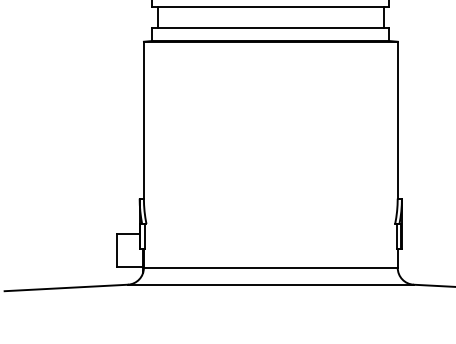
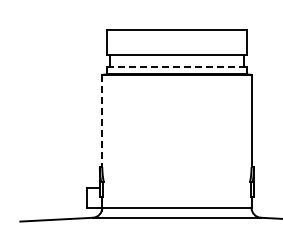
line: (270, 27) -> (176, 66), solid -> dashed
line: (144, 121) -> (102, 121), solid -> dashed

